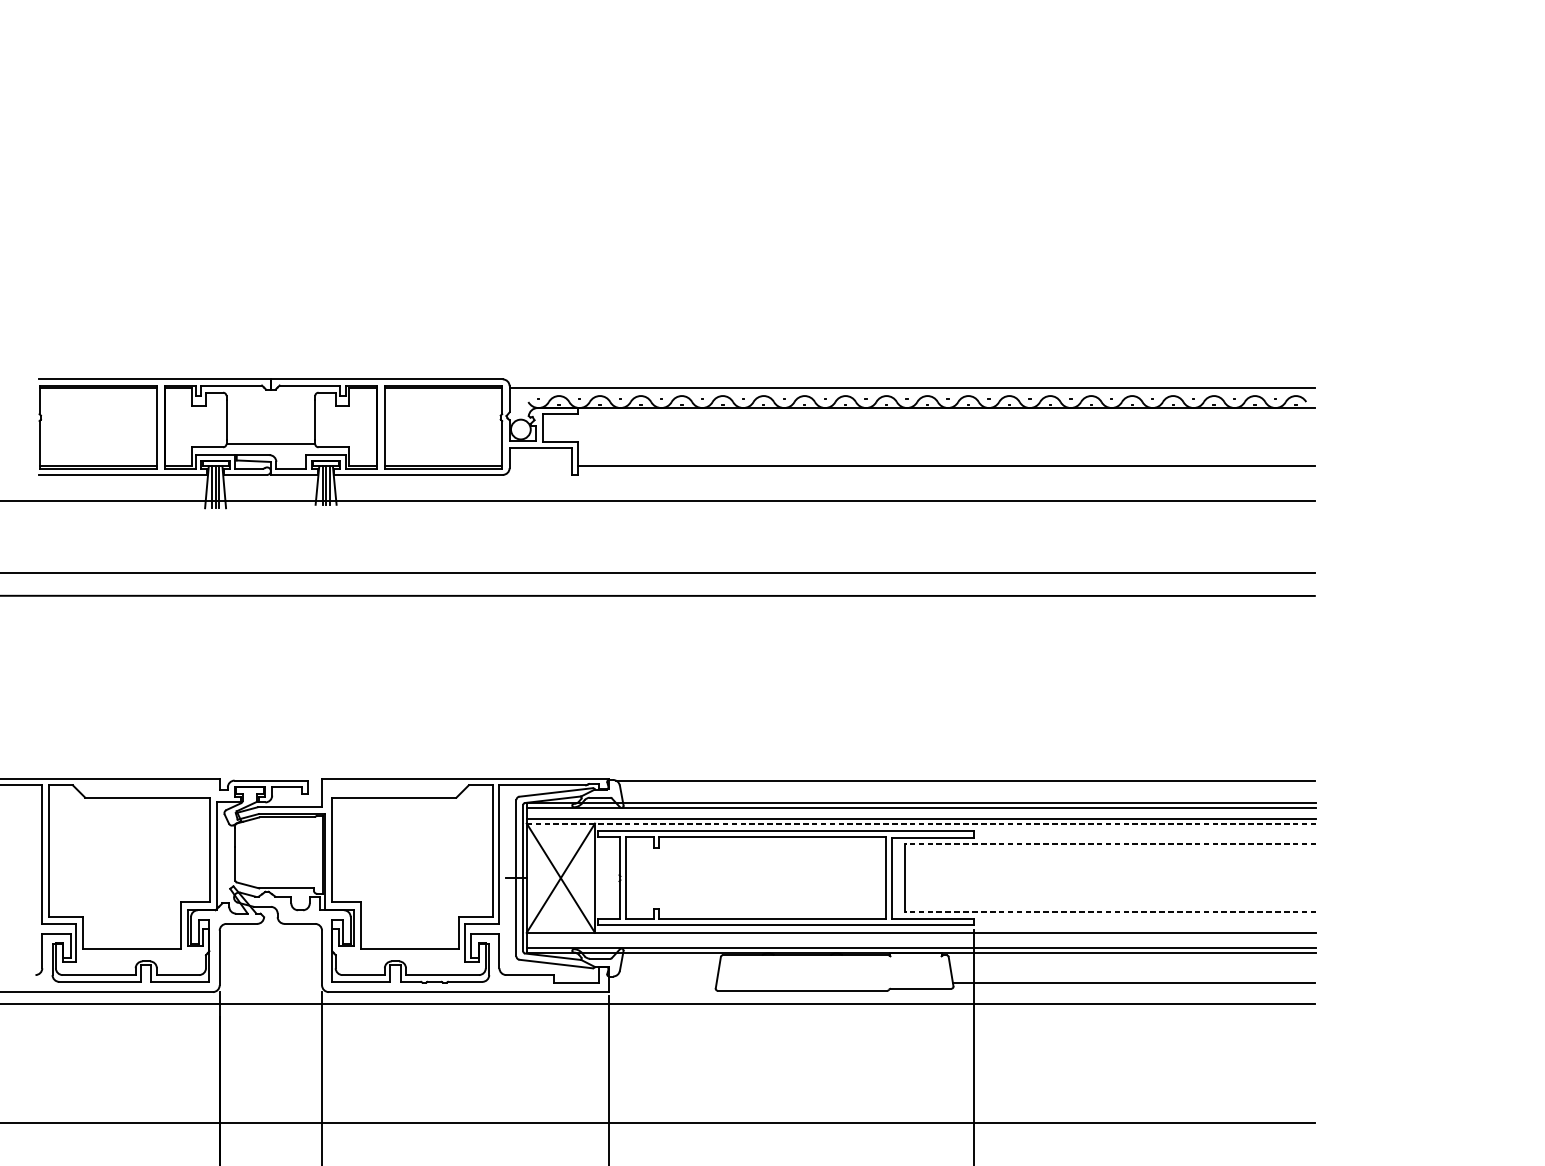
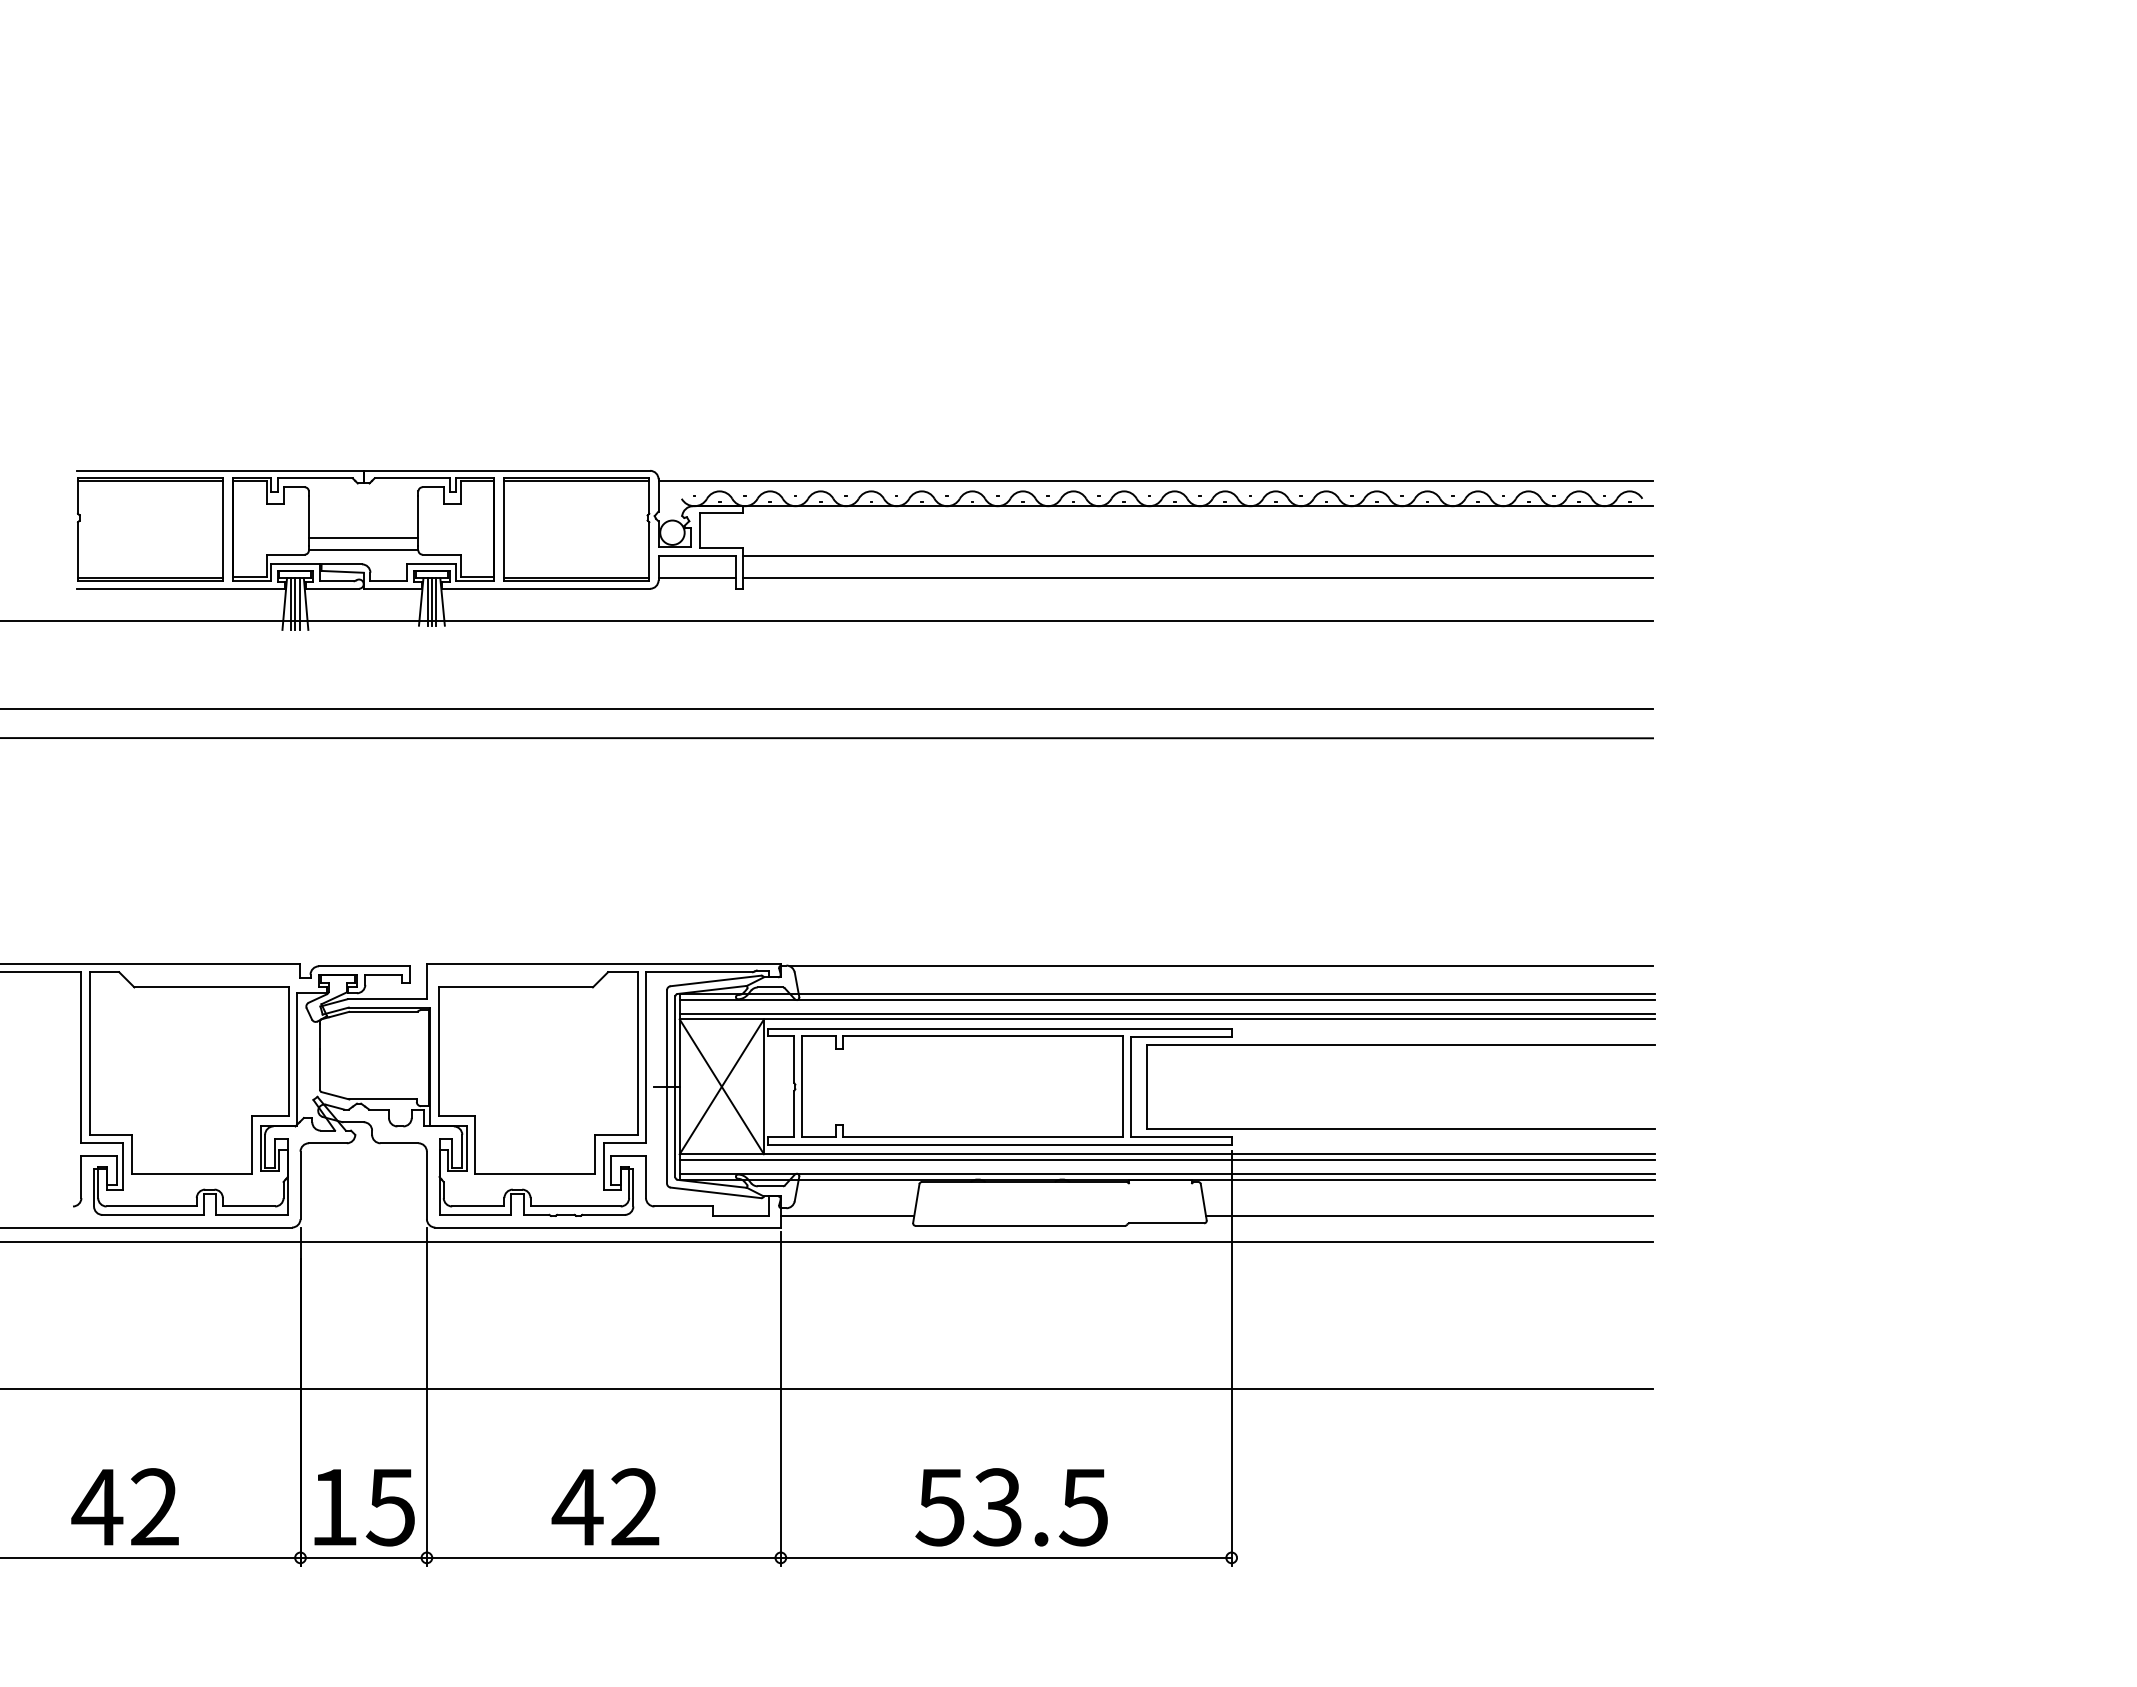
line: (270, 434) -> (363, 538), added
line: (946, 447) -> (1197, 555), added
line: (541, 465) -> (697, 577), added
line: (920, 823) -> (1166, 1019), dashed -> solid
line: (1111, 843) -> (1401, 1044), dashed -> solid
line: (1111, 911) -> (1401, 1128), dashed -> solid
line: (920, 937) -> (1166, 1160), added
line: (662, 982) -> (847, 1215), added

